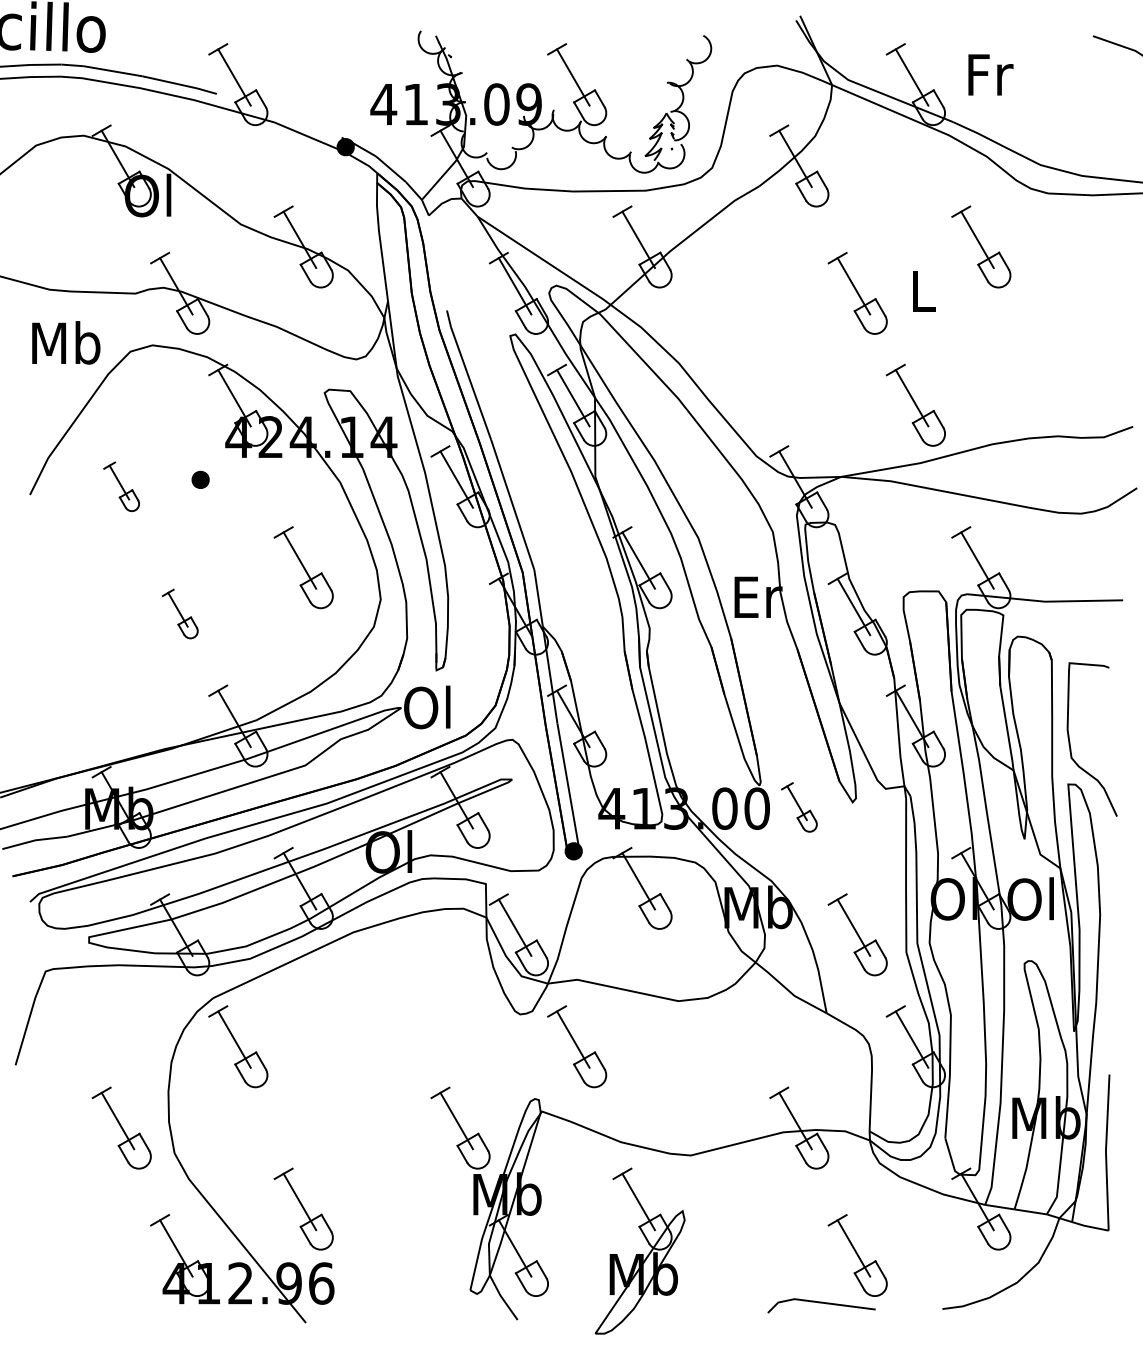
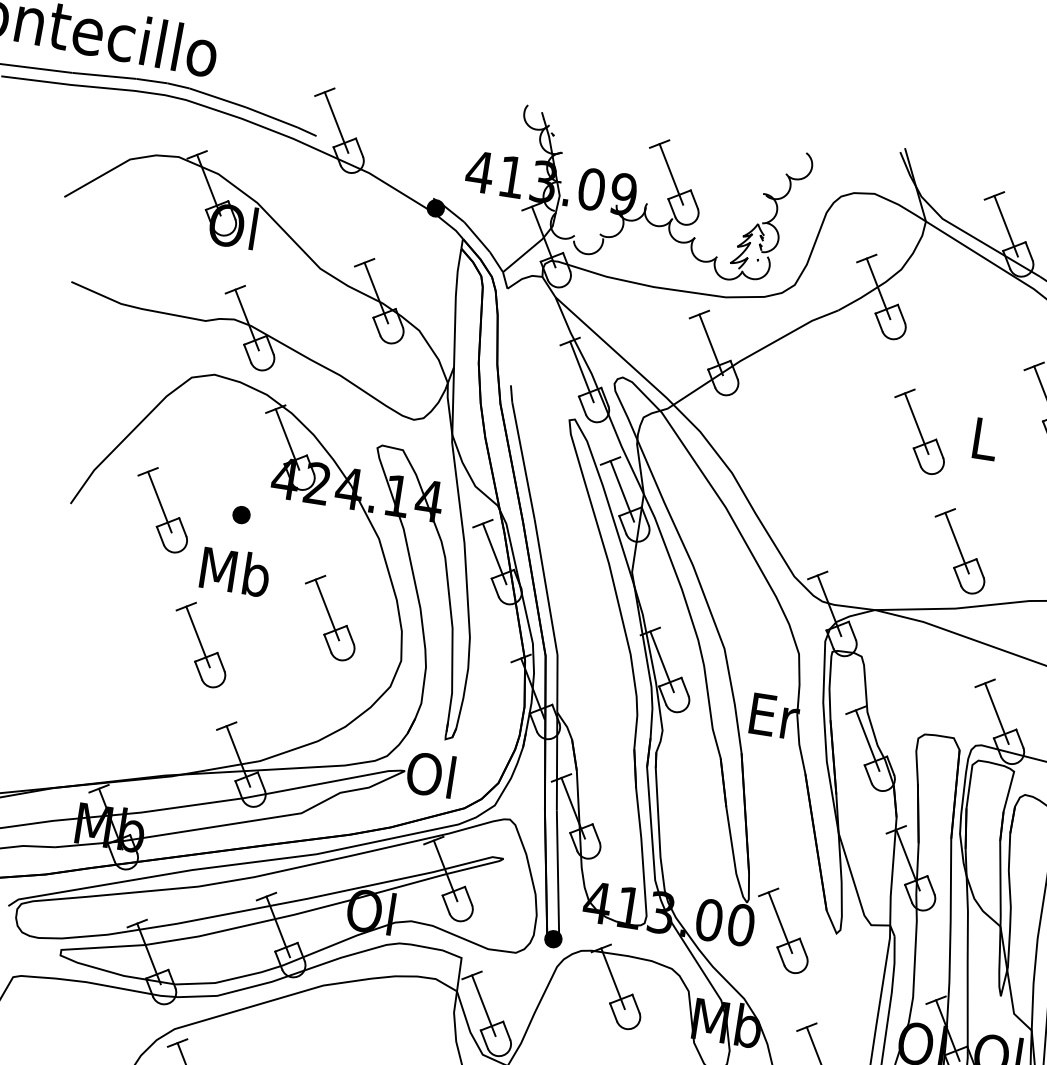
text: (66, 342) -> (235, 571), moved
part: (121, 486) -> (162, 509), size x1.67
part: (180, 613) -> (201, 644), size x1.67
part: (799, 807) -> (783, 930), size x1.67

